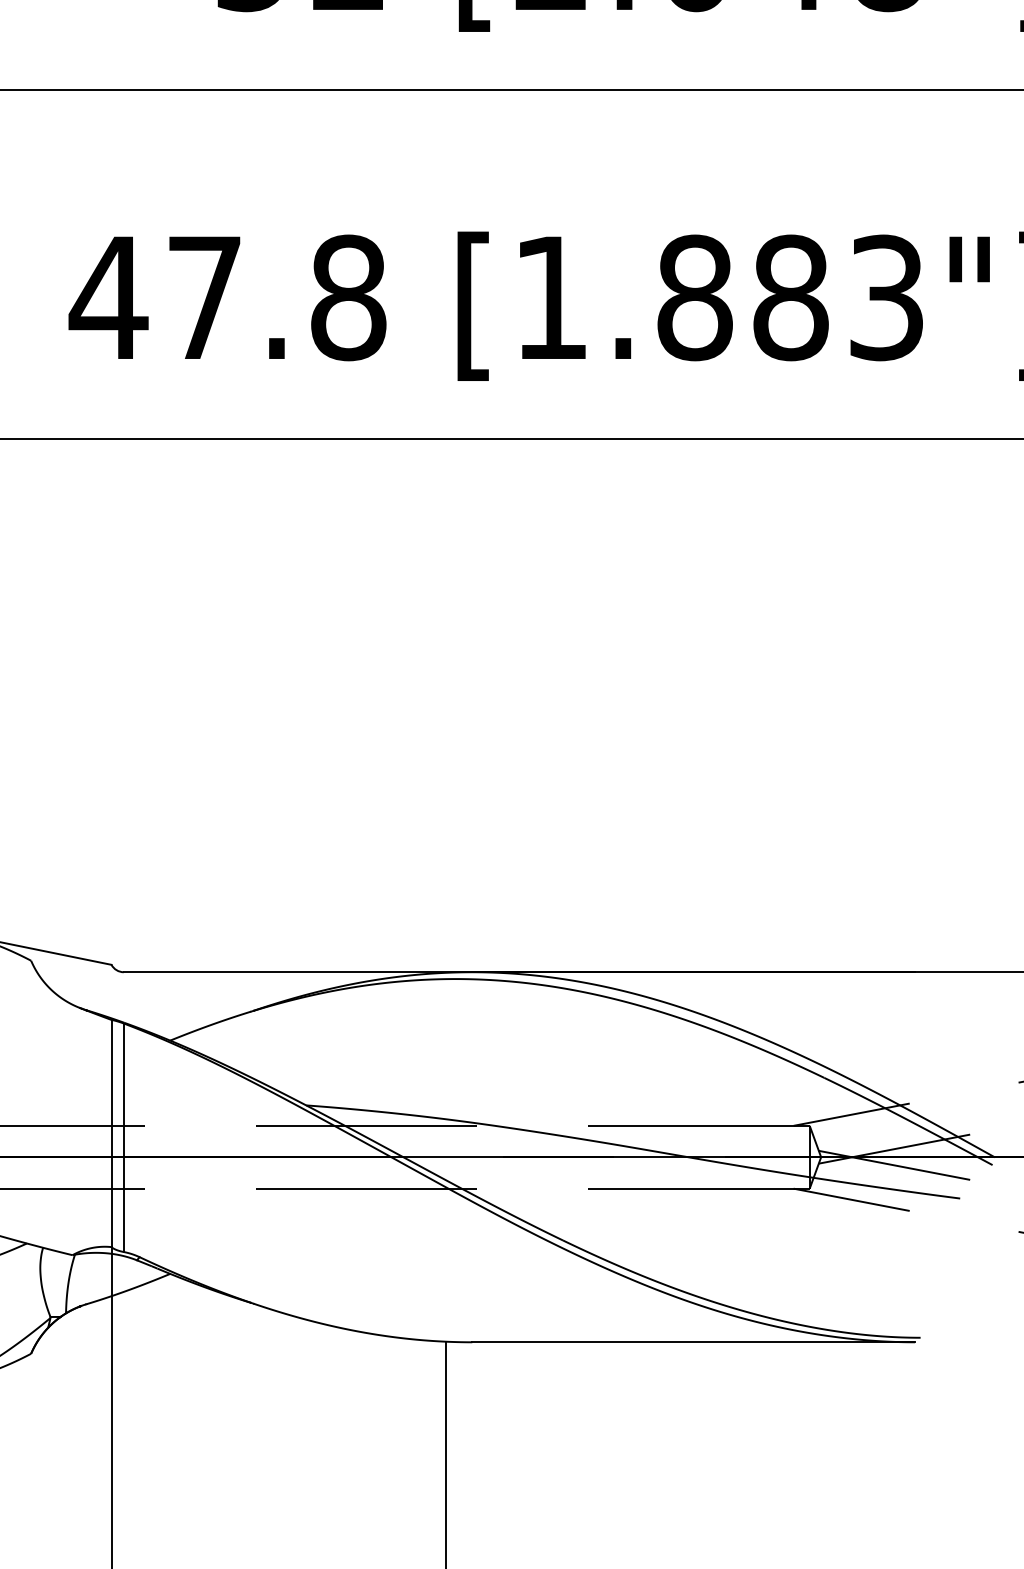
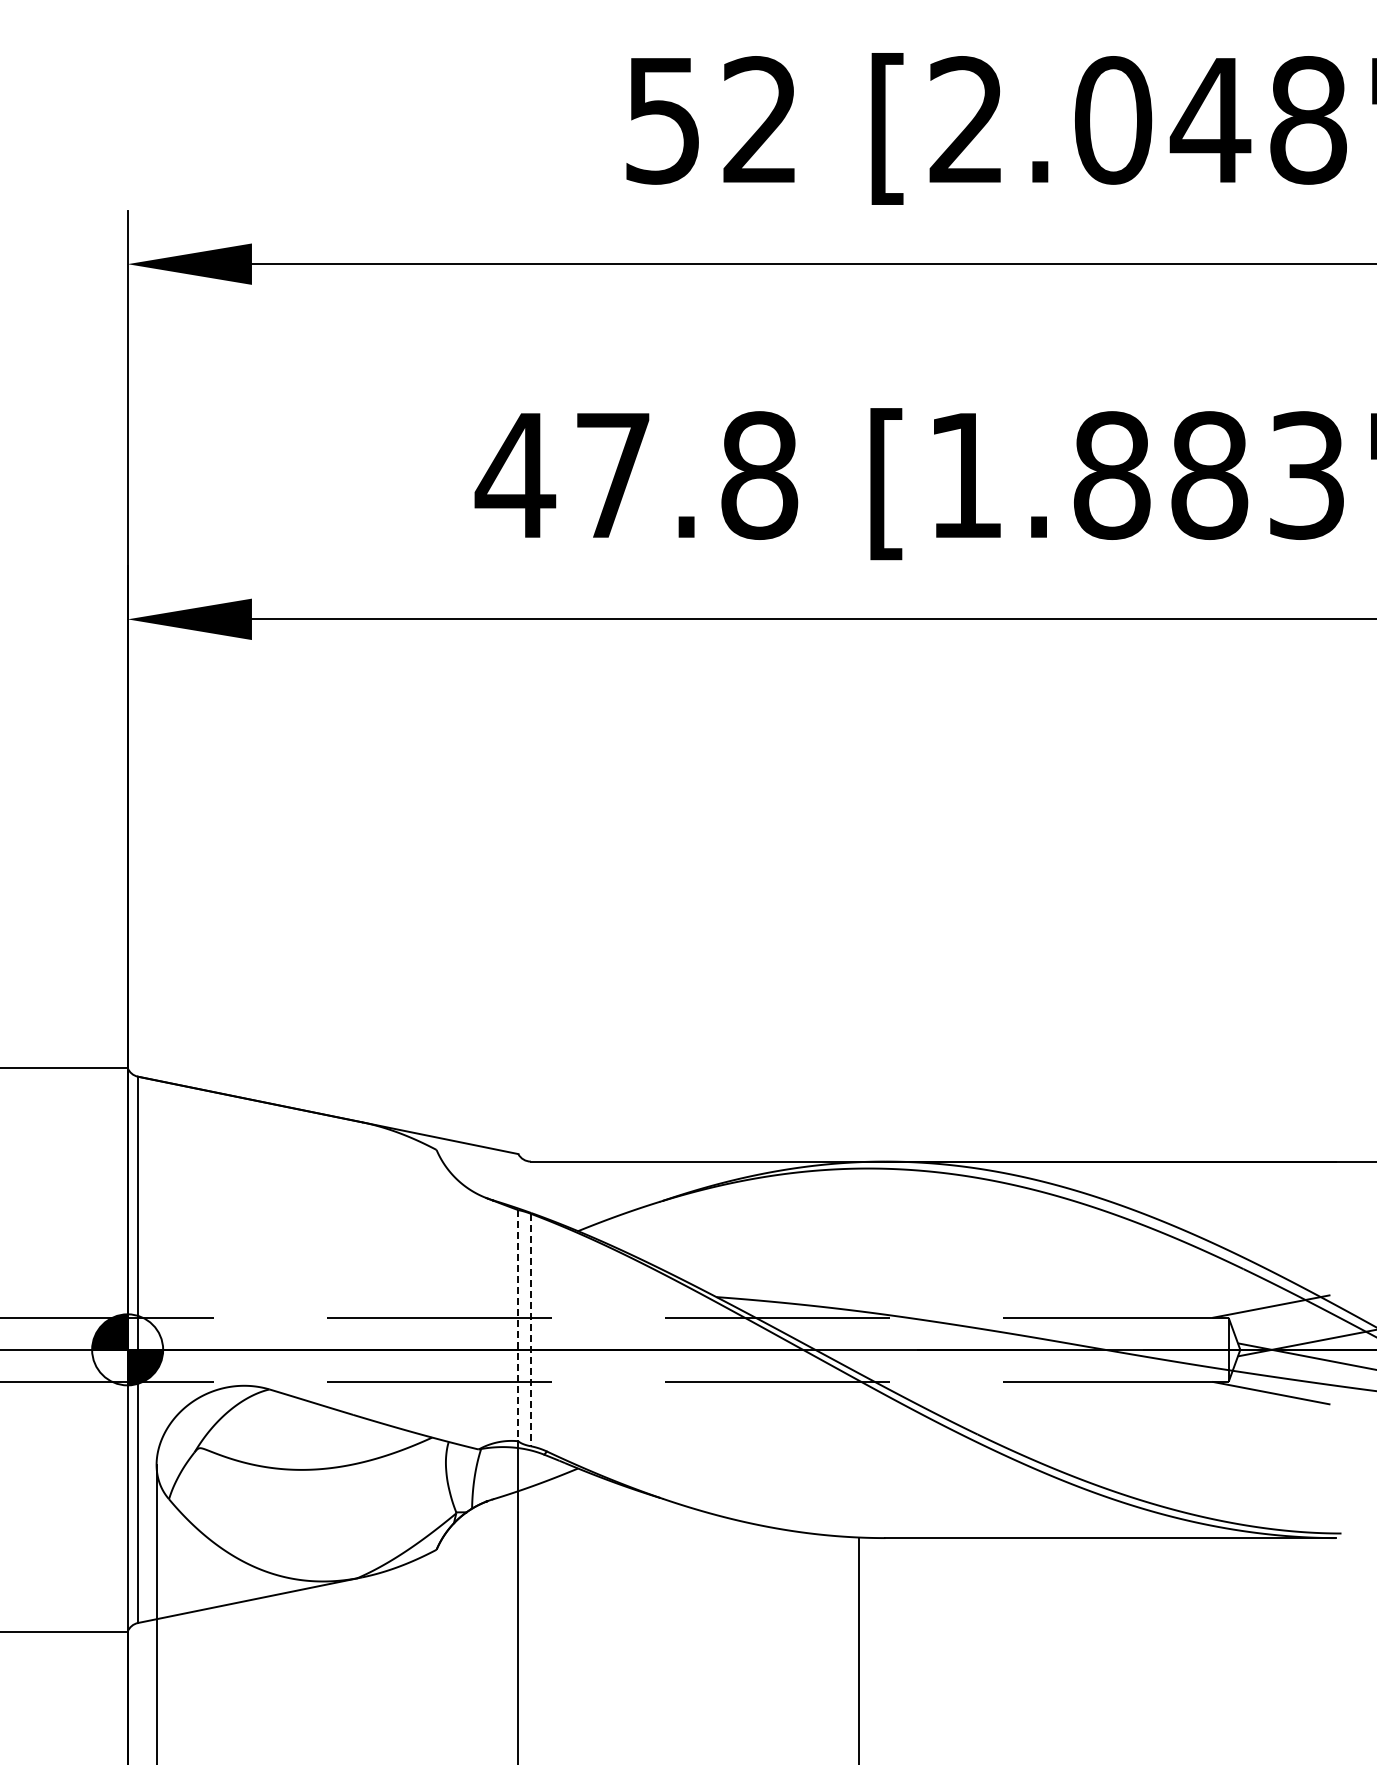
line: (111, 1133) -> (518, 1325), solid -> dashed
line: (123, 1138) -> (530, 1330), solid -> dashed

